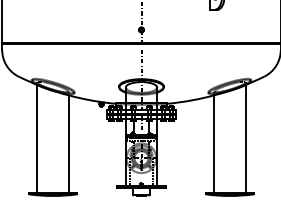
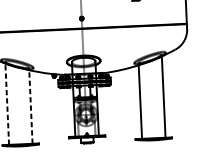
line: (37, 138) -> (7, 103), solid -> dashed
line: (68, 144) -> (30, 107), solid -> dashed

